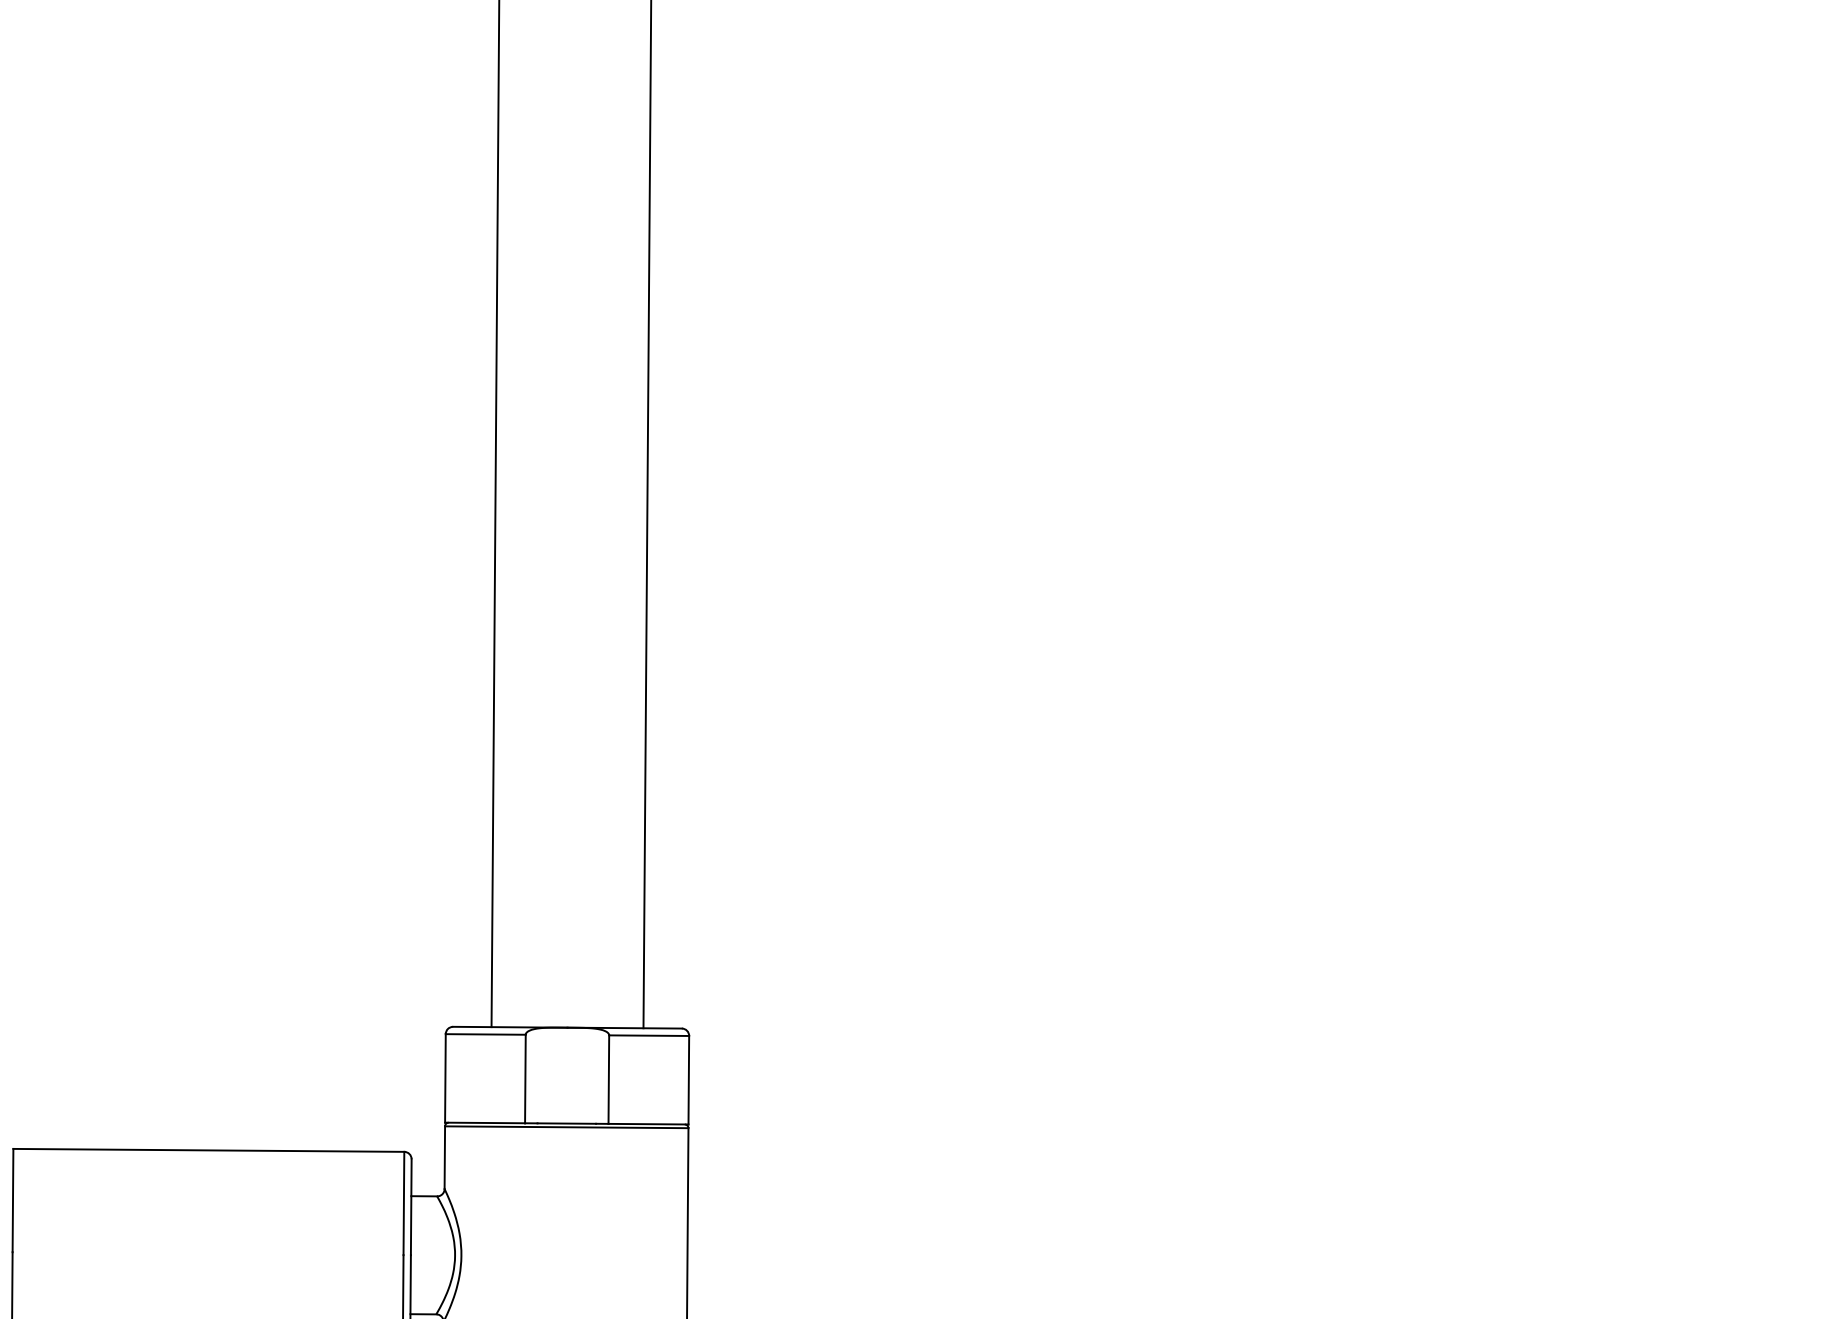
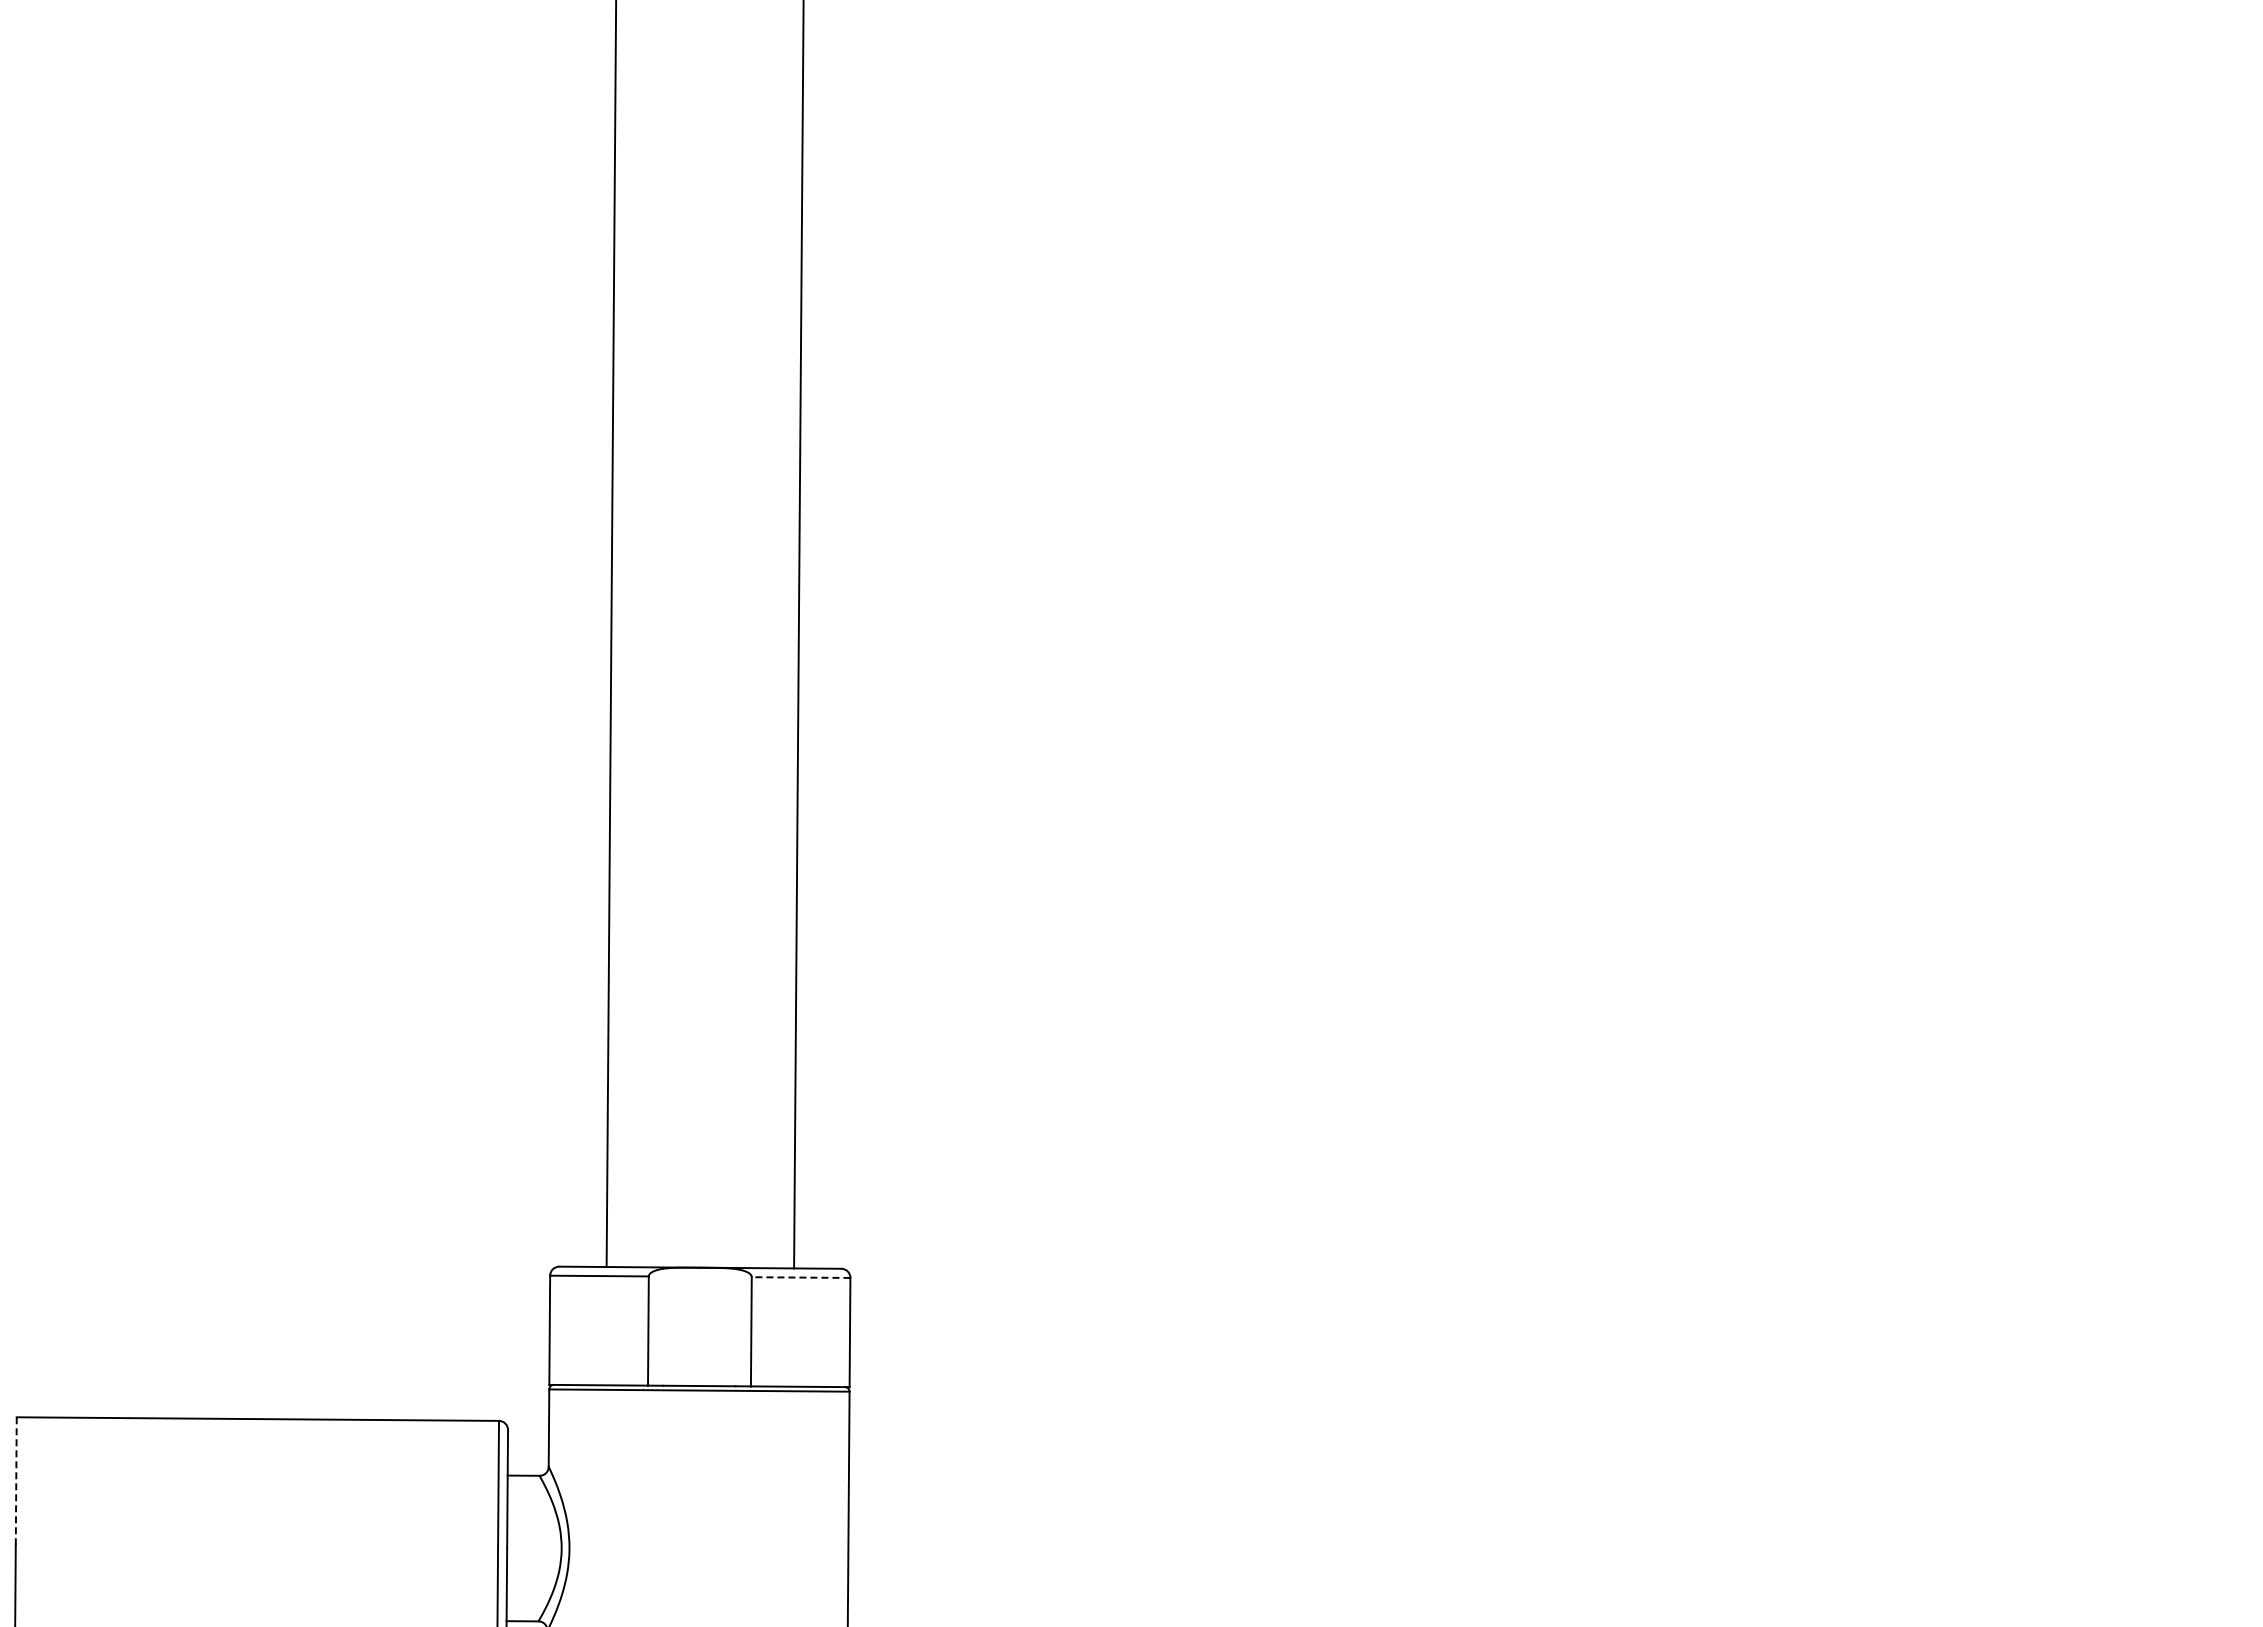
line: (648, 1035) -> (800, 1277), solid -> dashed
line: (13, 1200) -> (16, 1480), solid -> dashed

